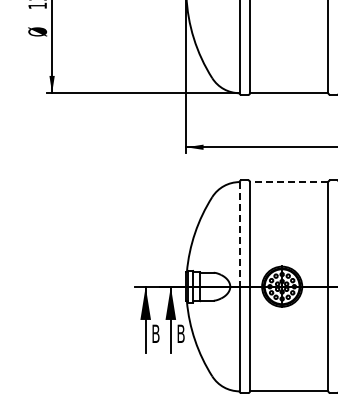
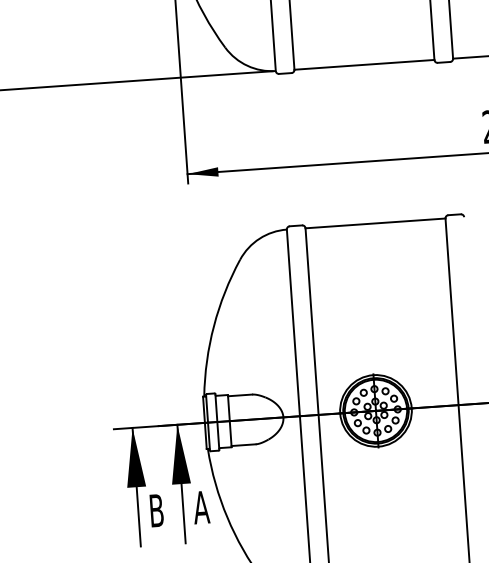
line: (288, 182) -> (374, 224), dashed -> solid
line: (239, 234) -> (293, 323), dashed -> solid
text: (180, 333) -> (200, 507), B -> A

